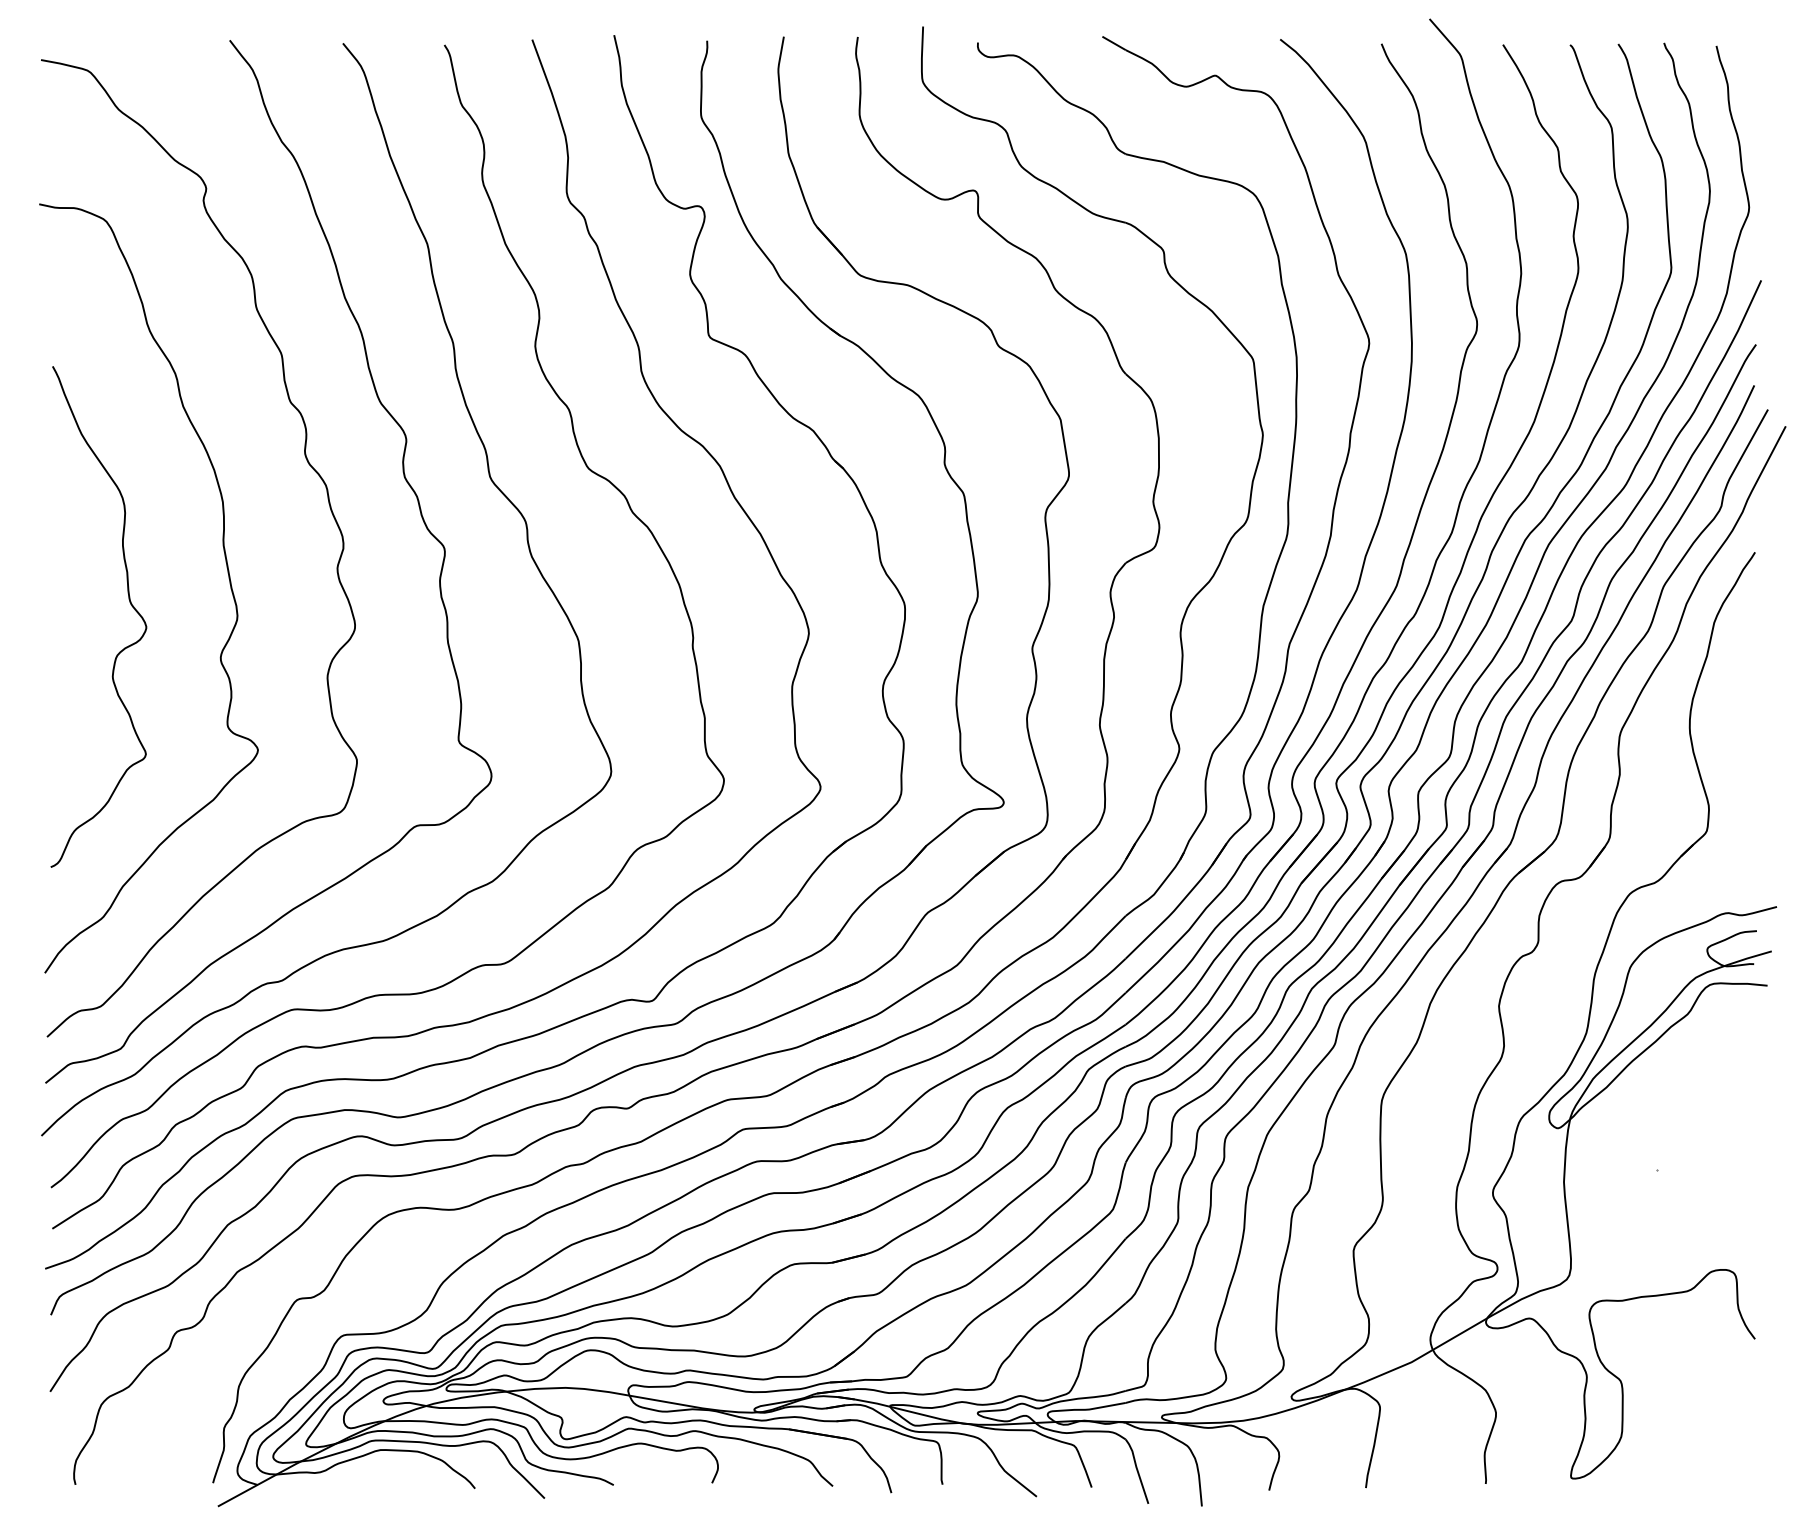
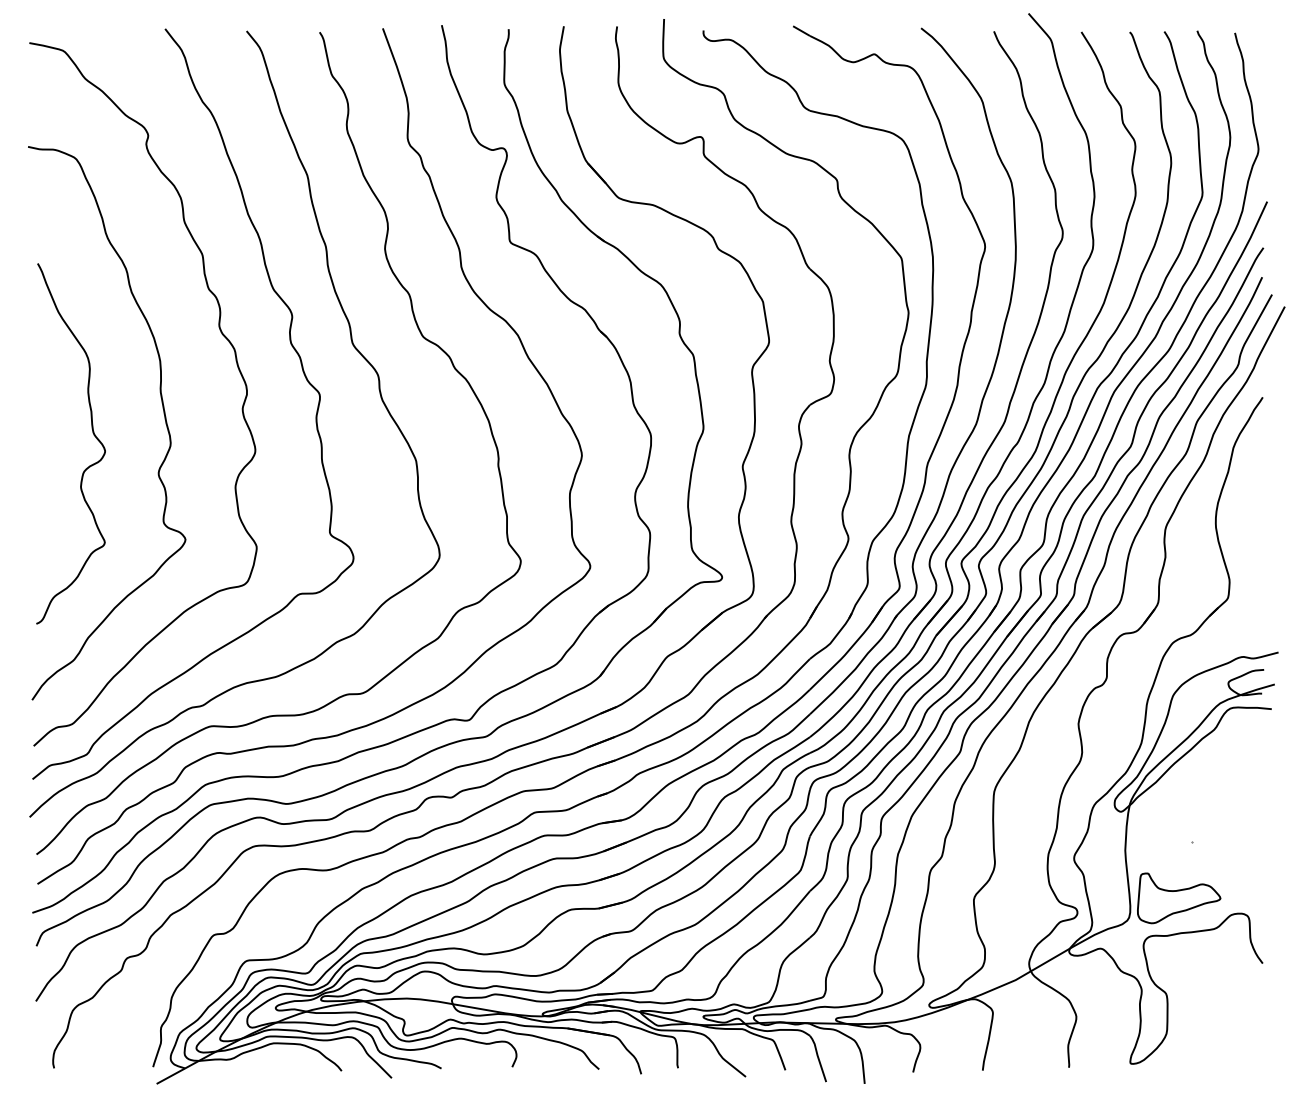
part: (1638, 1248) -> (1178, 898), added

